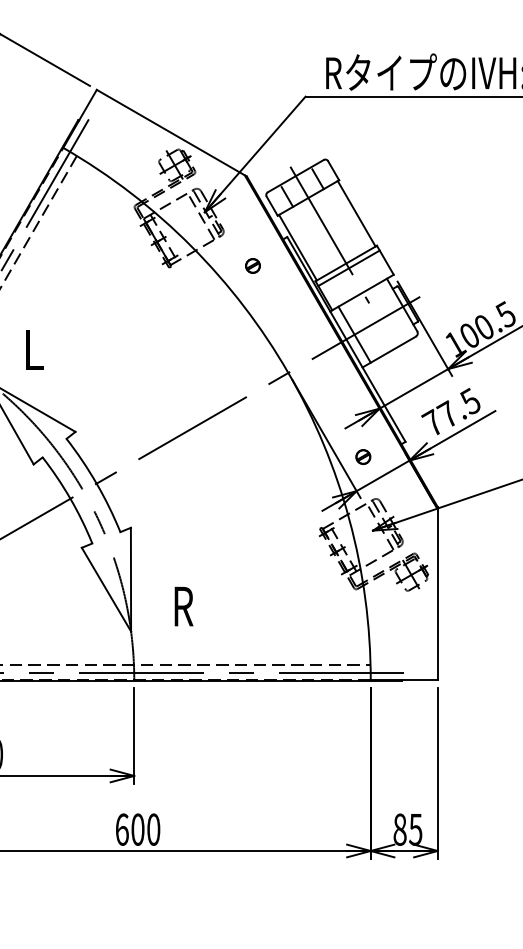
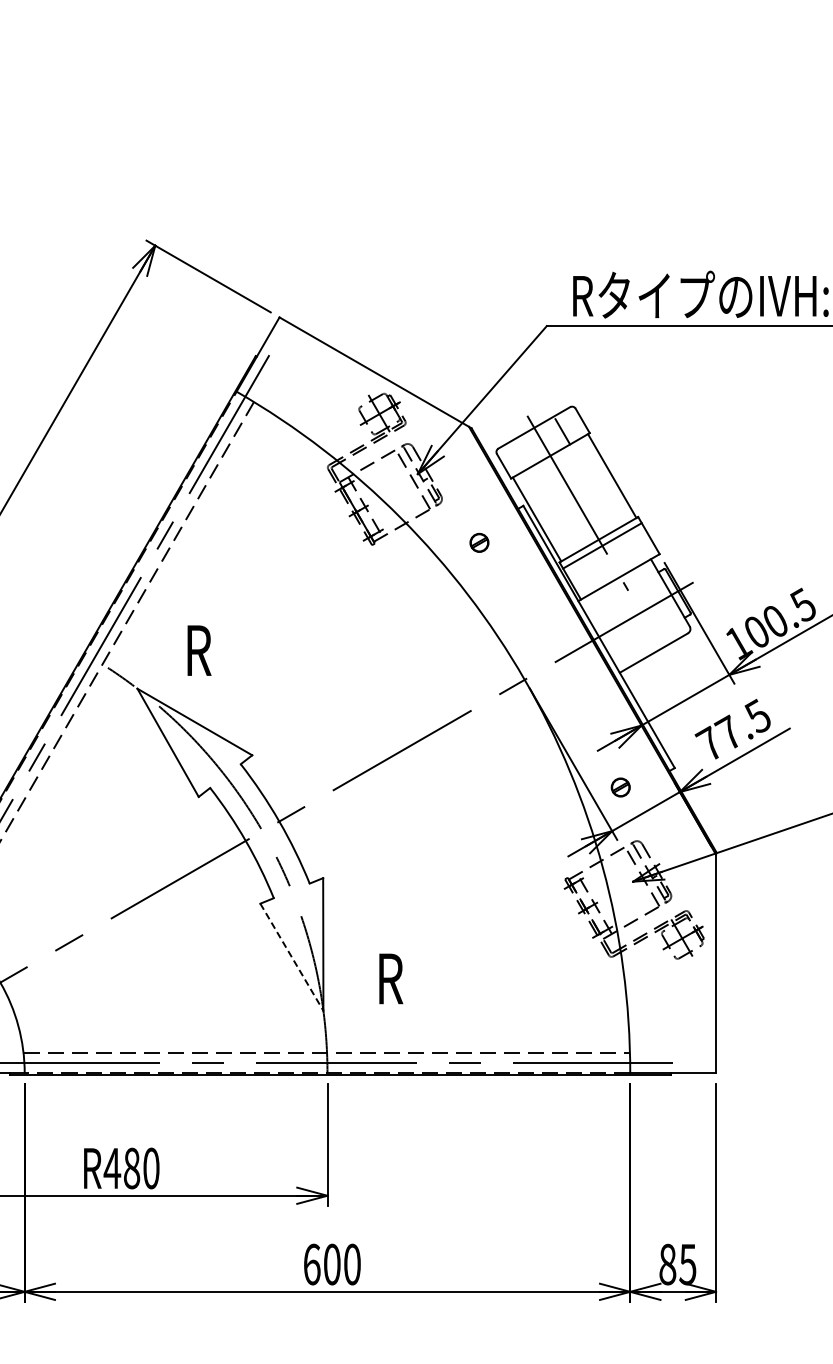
line: (287, 196) -> (523, 454), removed
line: (354, 334) -> (609, 630), removed
text: (34, 350) -> (199, 650), L -> R
line: (106, 589) -> (292, 957), solid -> dashed

